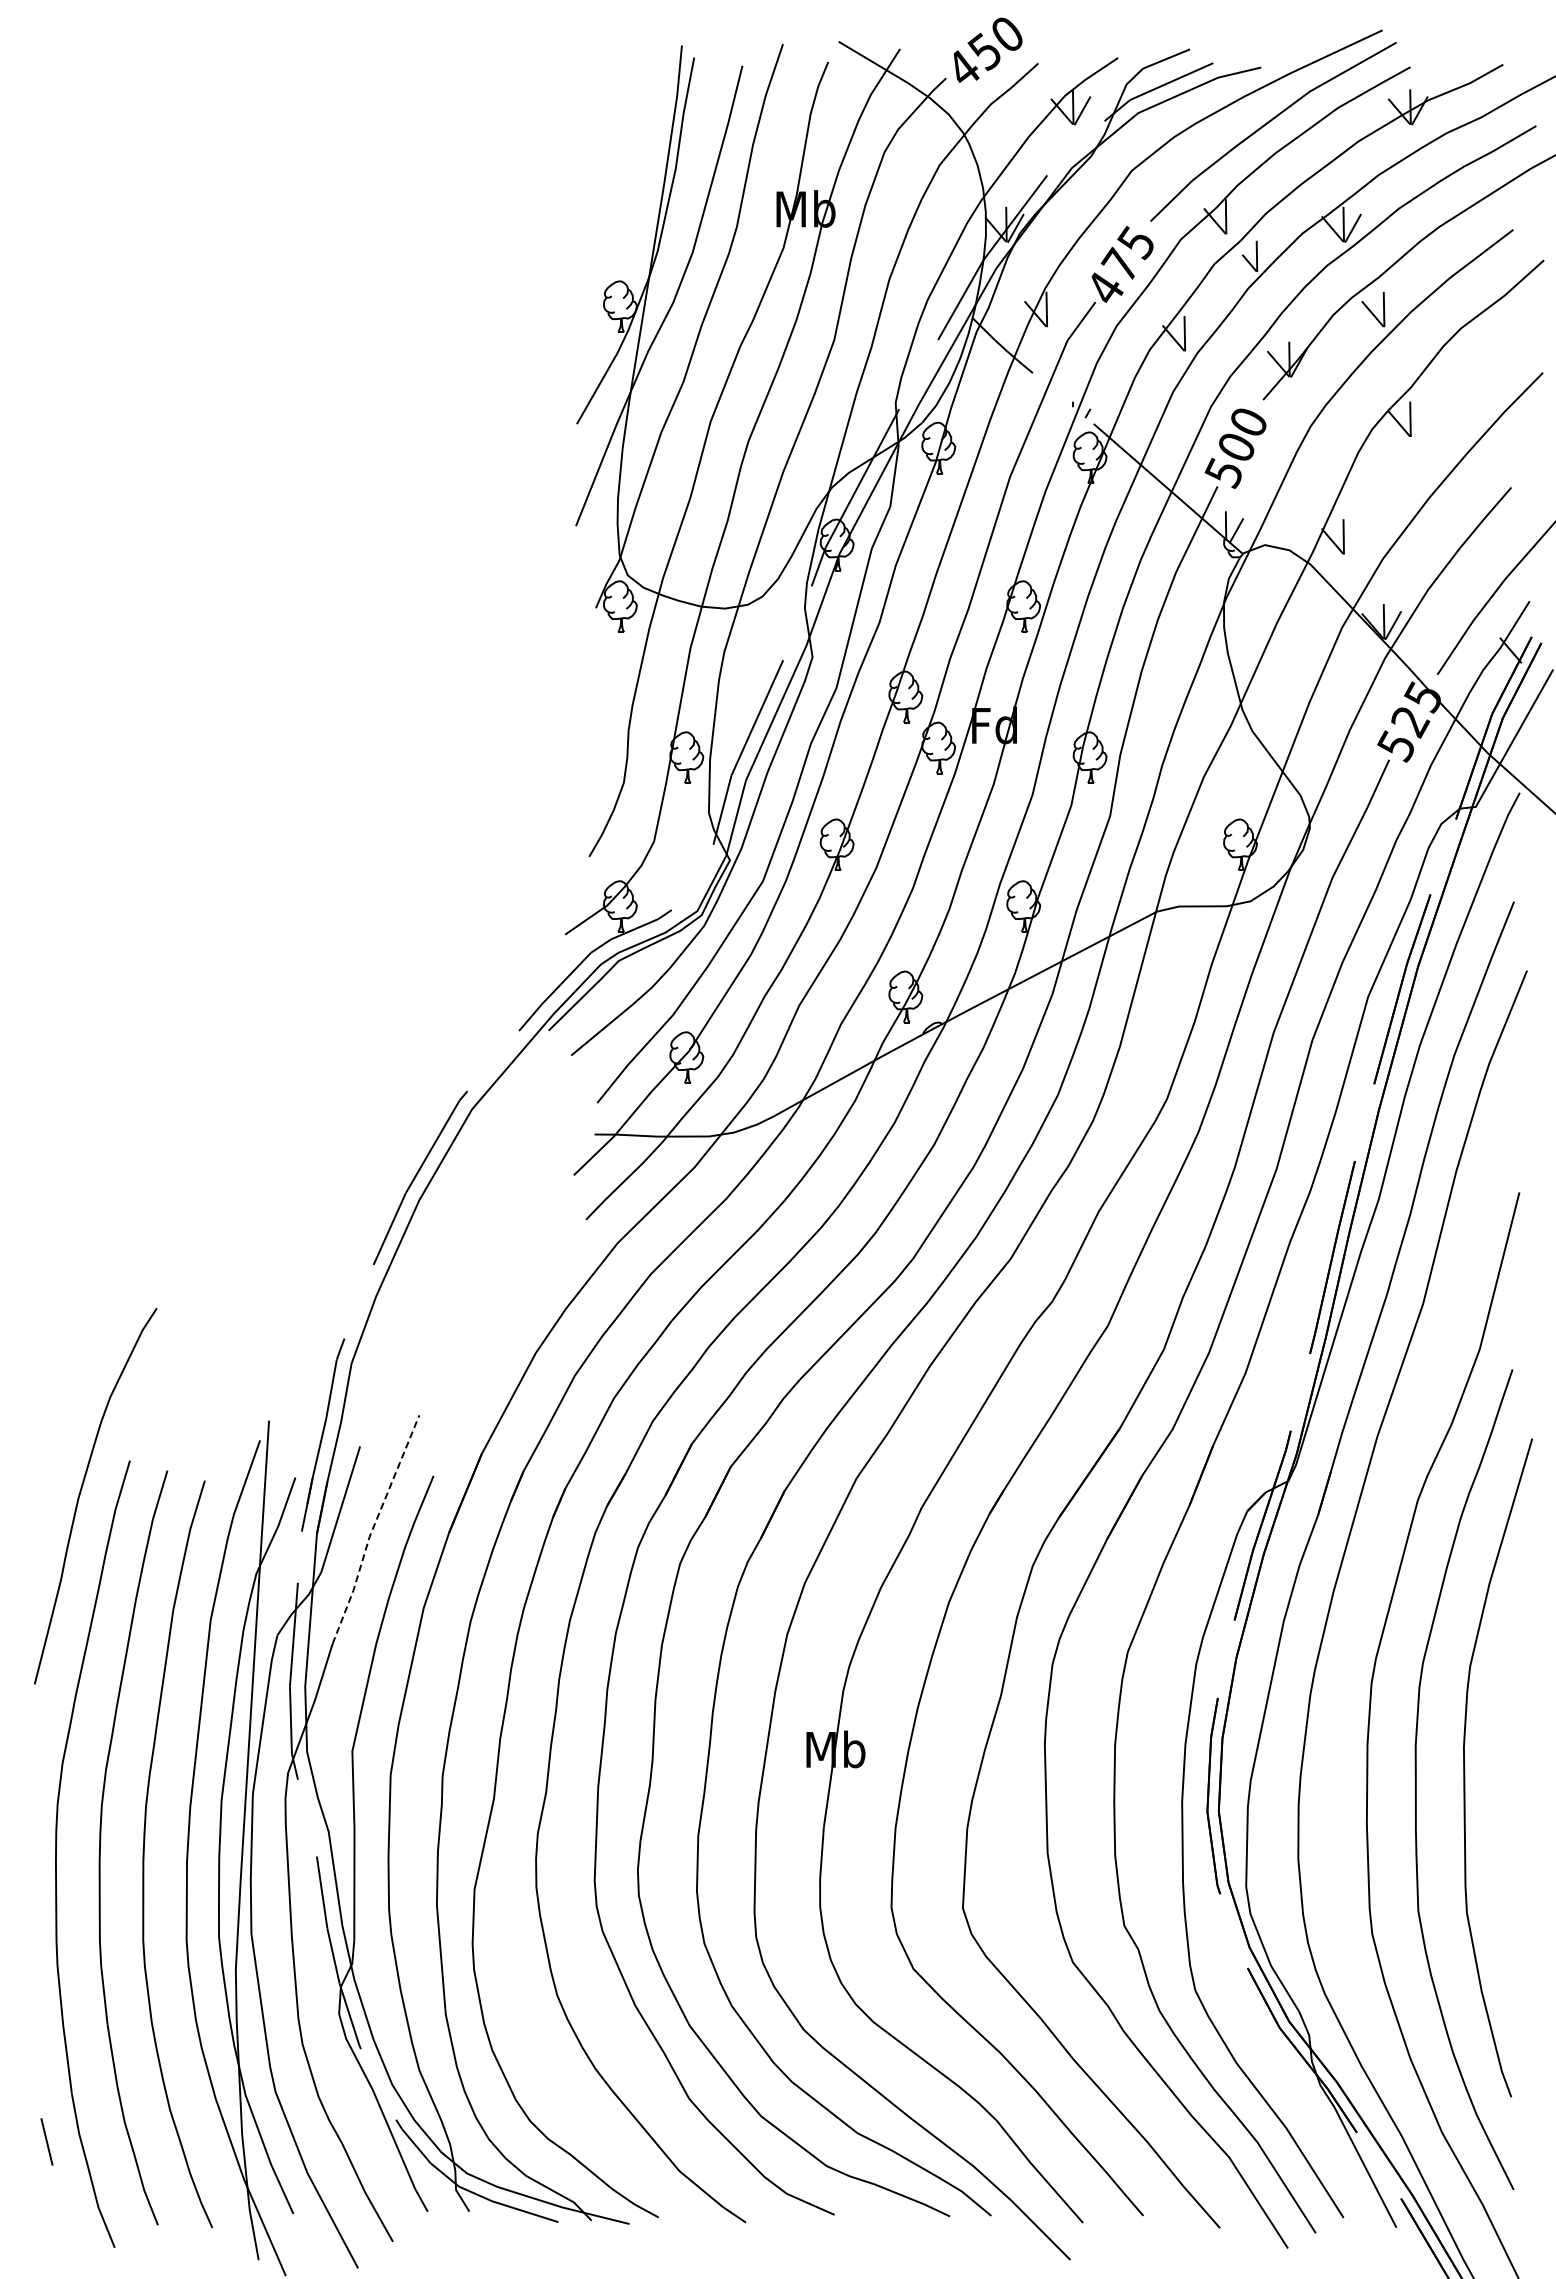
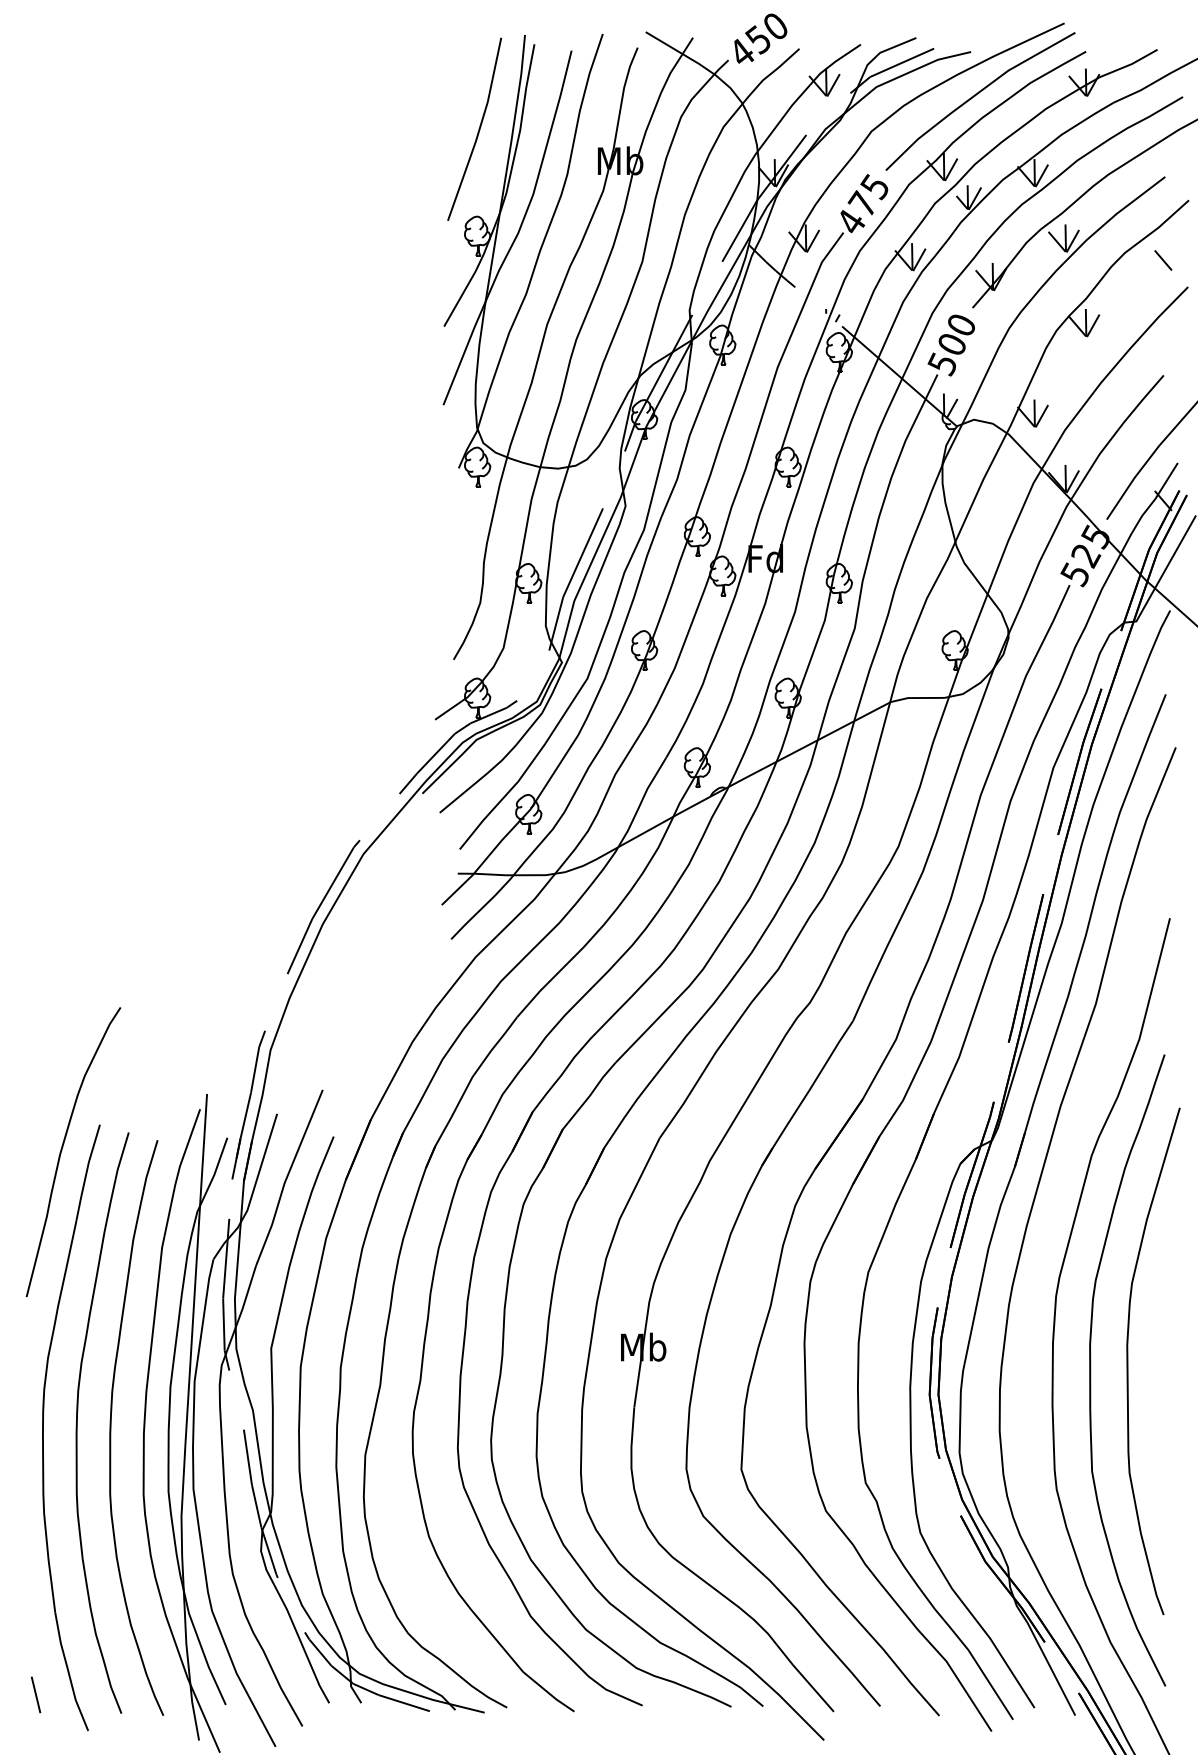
line: (621, 168) -> (478, 129), added
line: (1235, 220) -> (951, 169), added
line: (1265, 257) -> (974, 198), added
line: (1055, 312) -> (812, 240), added
line: (1392, 312) -> (1072, 240), added
line: (1193, 337) -> (918, 259), added
line: (1510, 338) -> (1163, 260), added
line: (1419, 422) -> (1093, 325), added
line: (1352, 540) -> (1041, 416), added
line: (372, 1529) -> (286, 1177), dashed -> solid
line: (46, 2141) -> (35, 1694), moved

